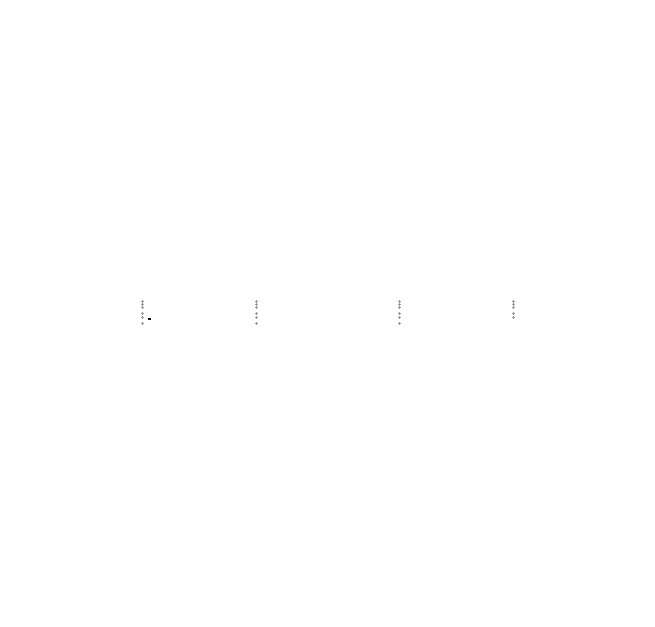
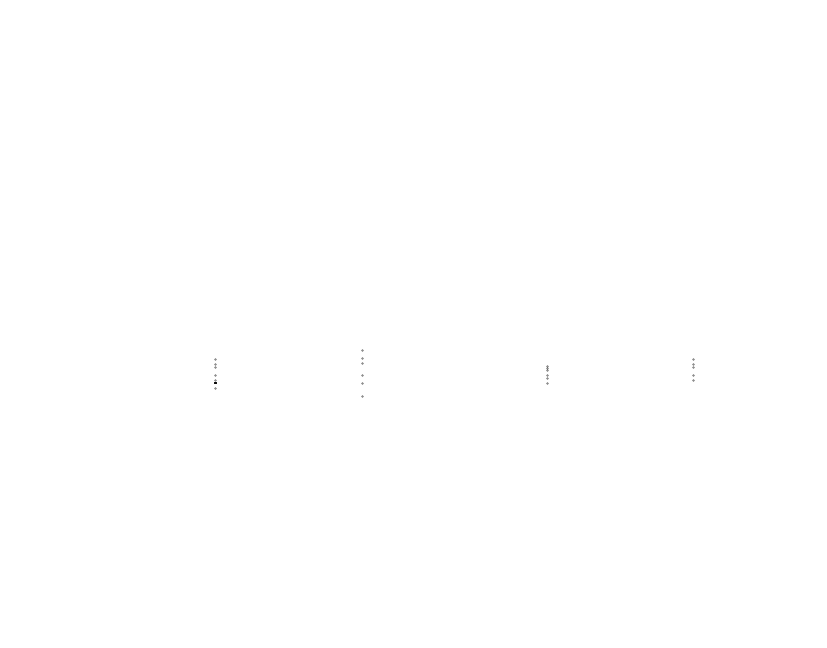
part: (256, 312) -> (362, 374), size x1.6
part: (399, 312) -> (547, 374), size x0.6

